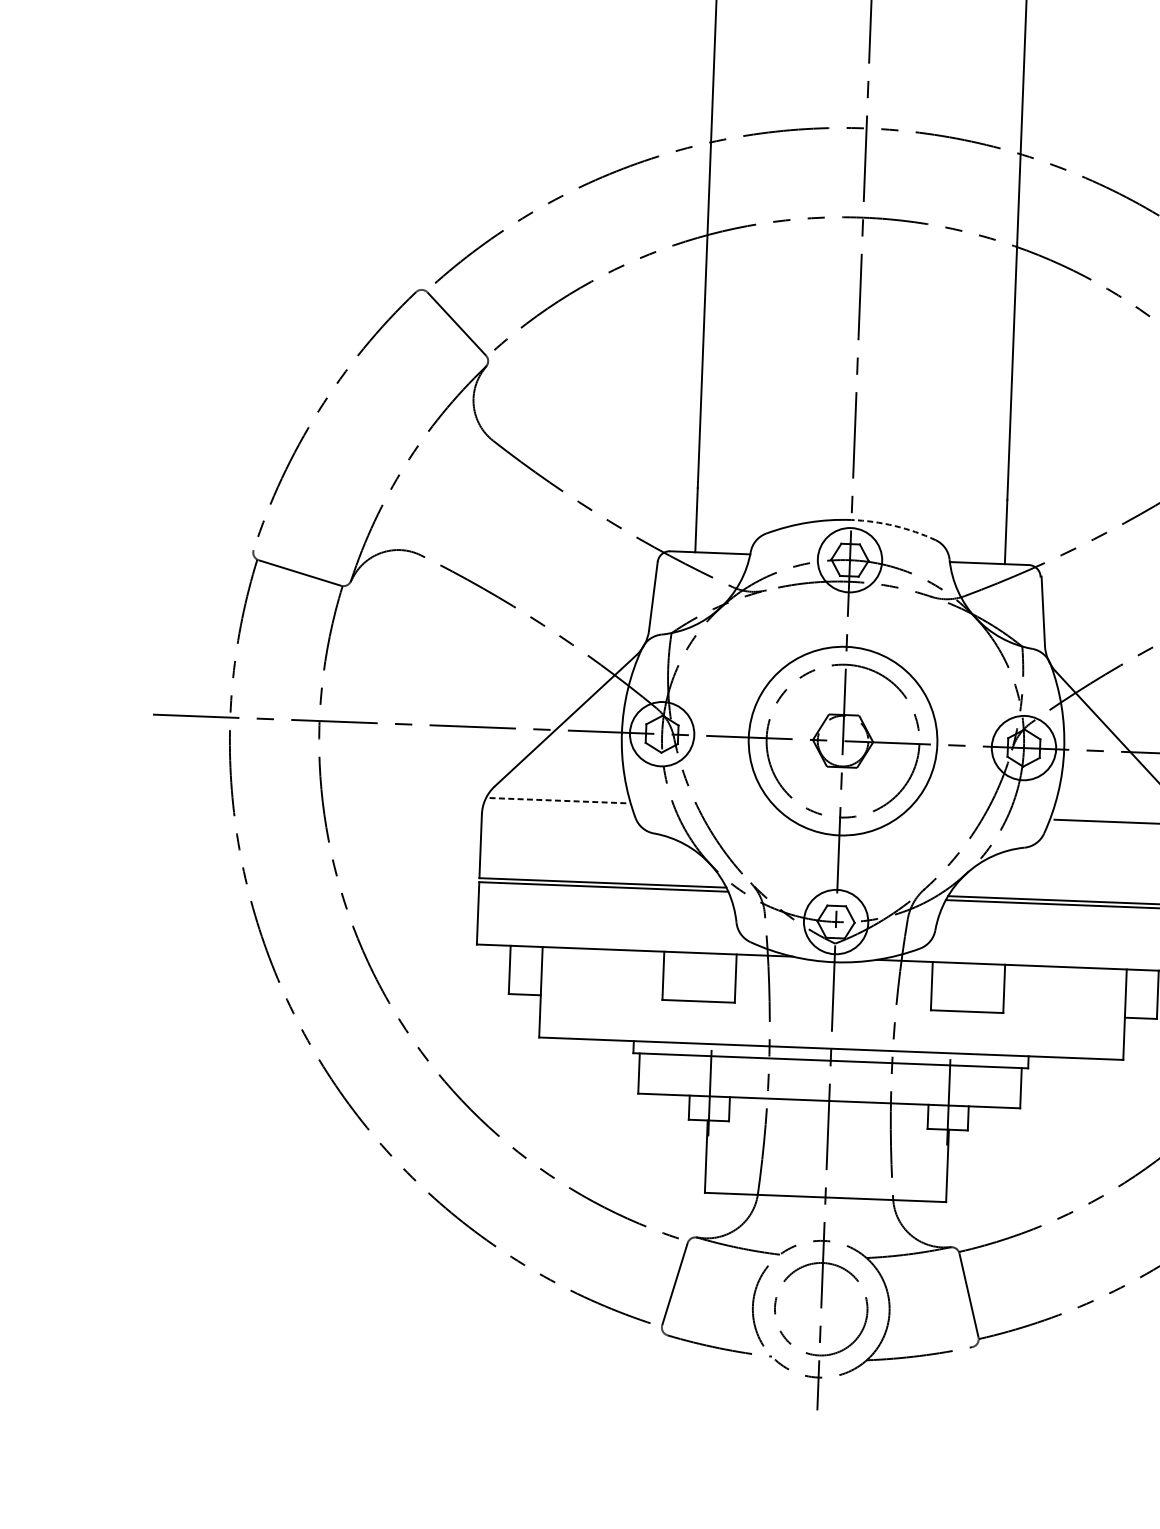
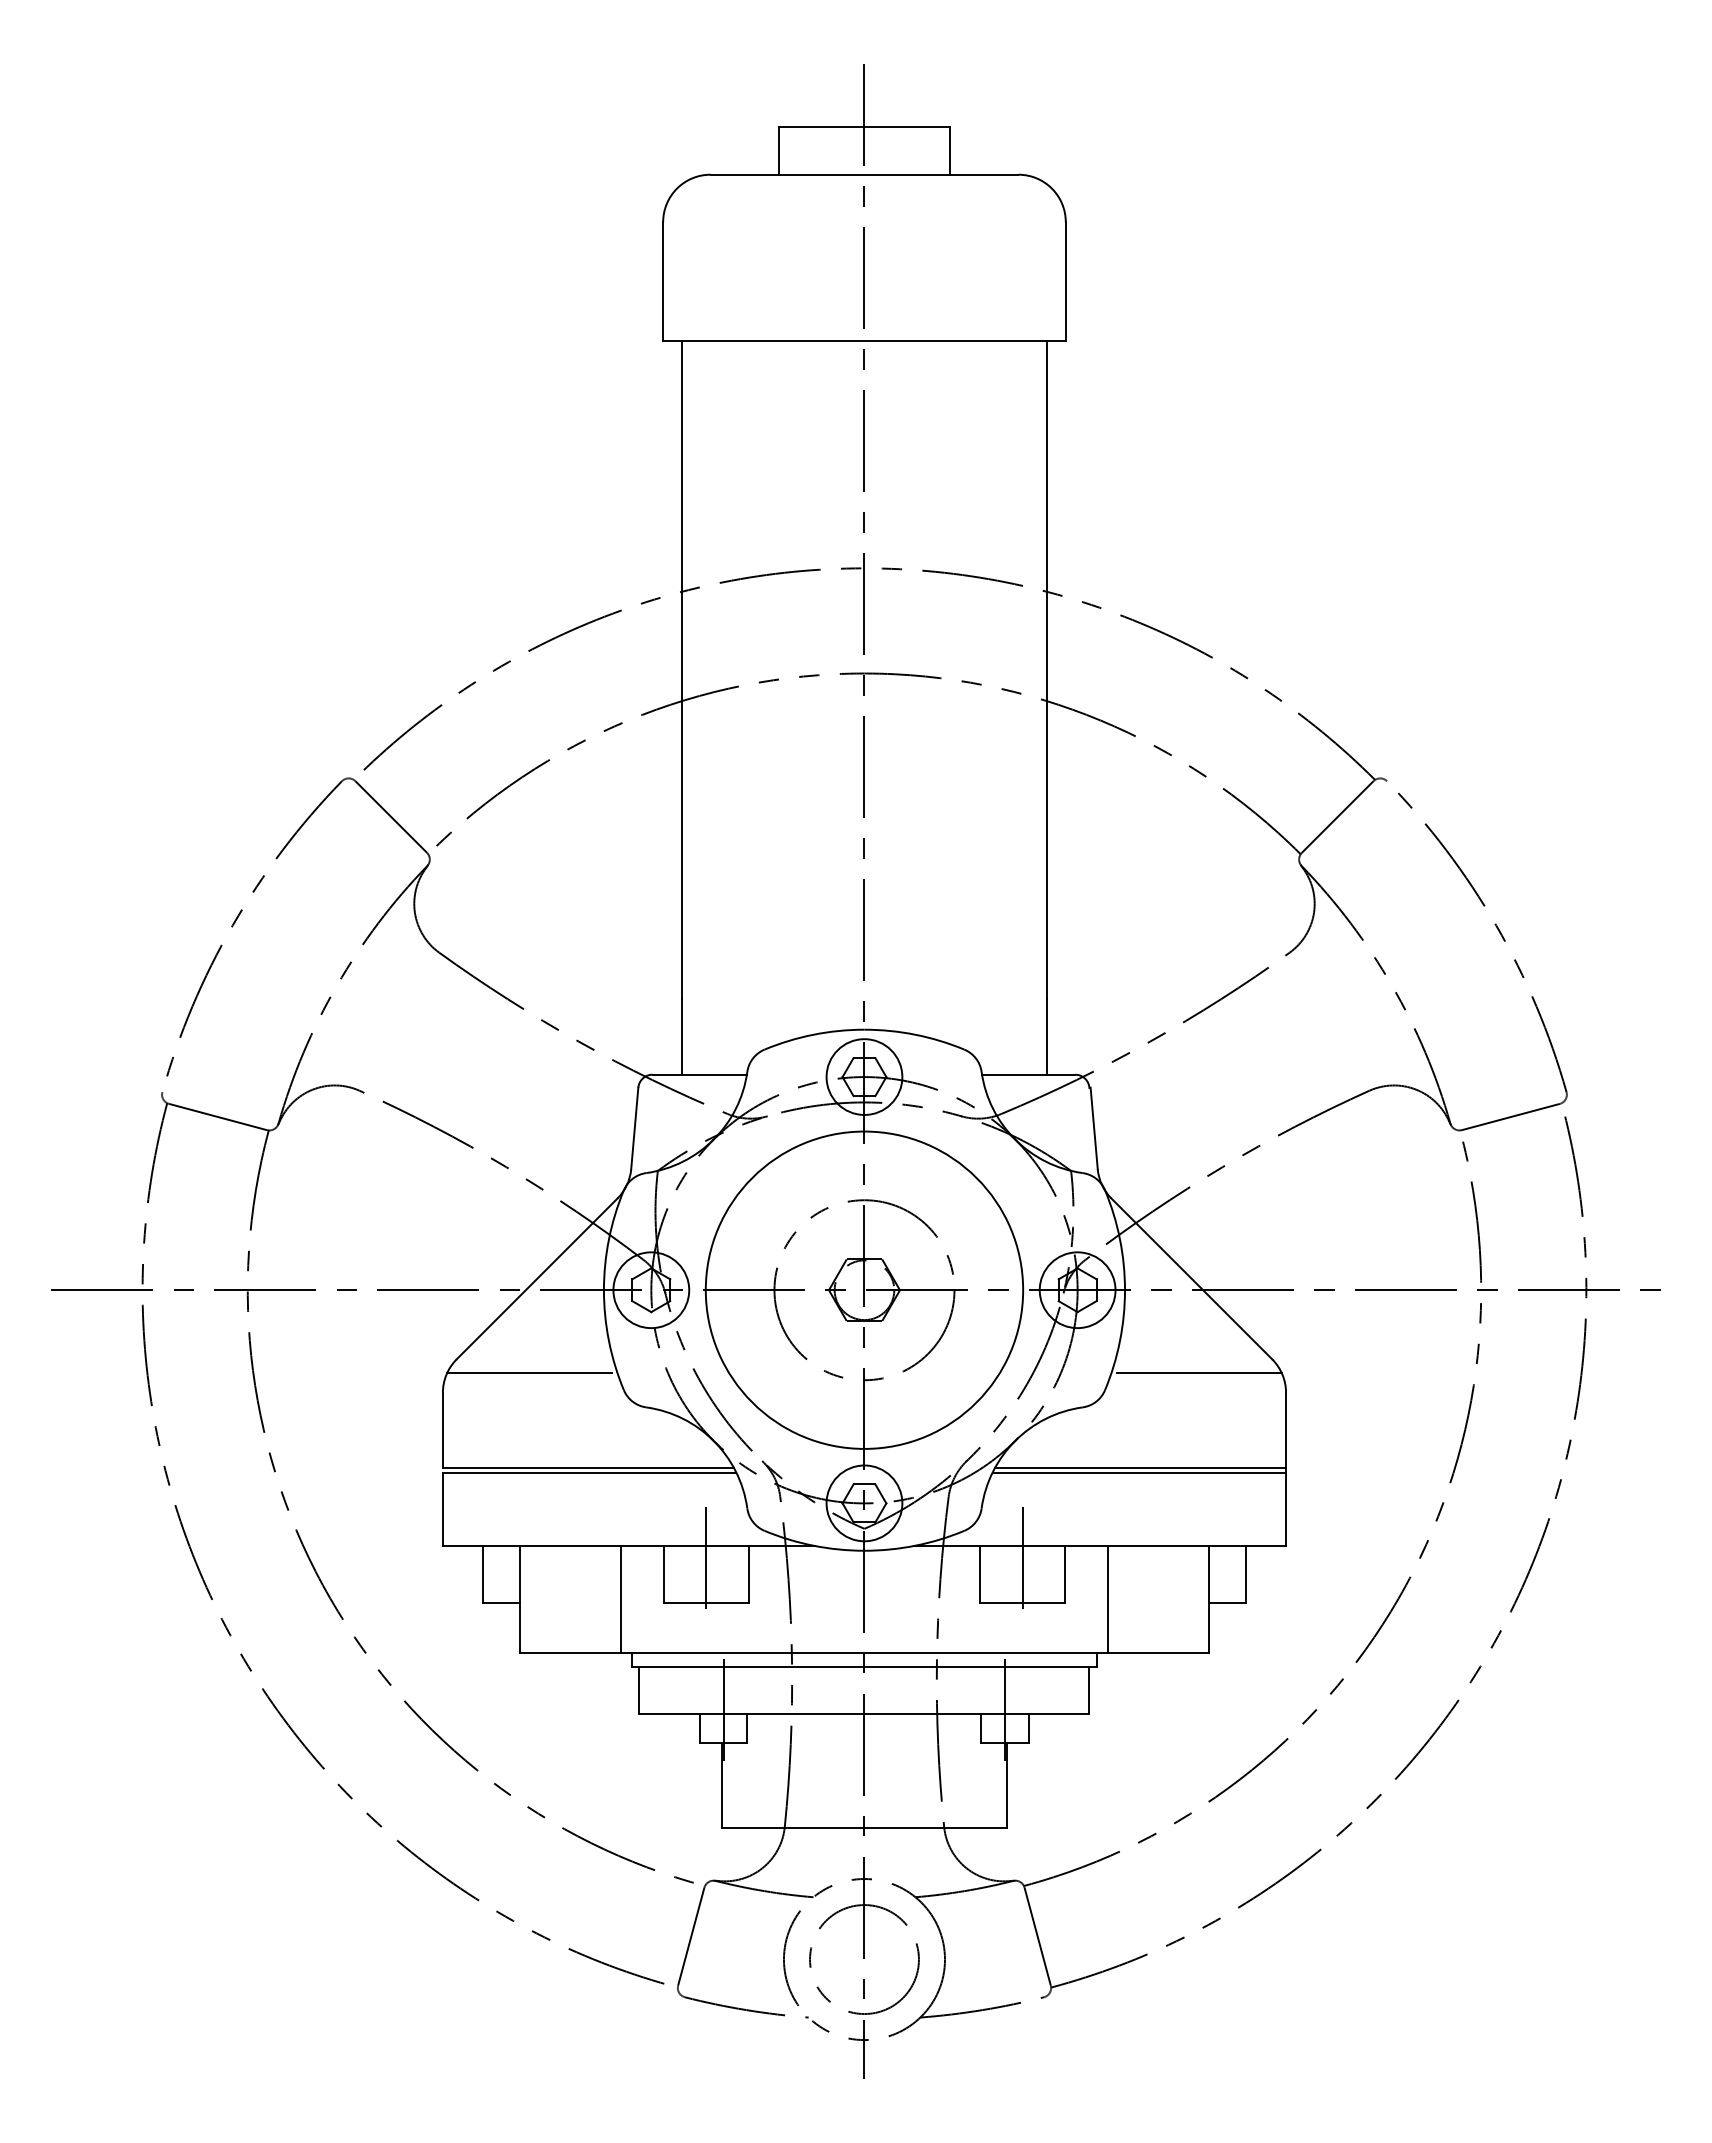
arc: (894, 525) -> (915, 1034), dashed -> solid
circle: (843, 740) -> (864, 1289), size x1.43
line: (556, 800) -> (529, 1373), dashed -> solid
line: (700, 967) -> (706, 1563), added
line: (968, 978) -> (1022, 1563), added
line: (625, 995) -> (620, 1599), added
line: (1040, 1011) -> (1108, 1599), added

